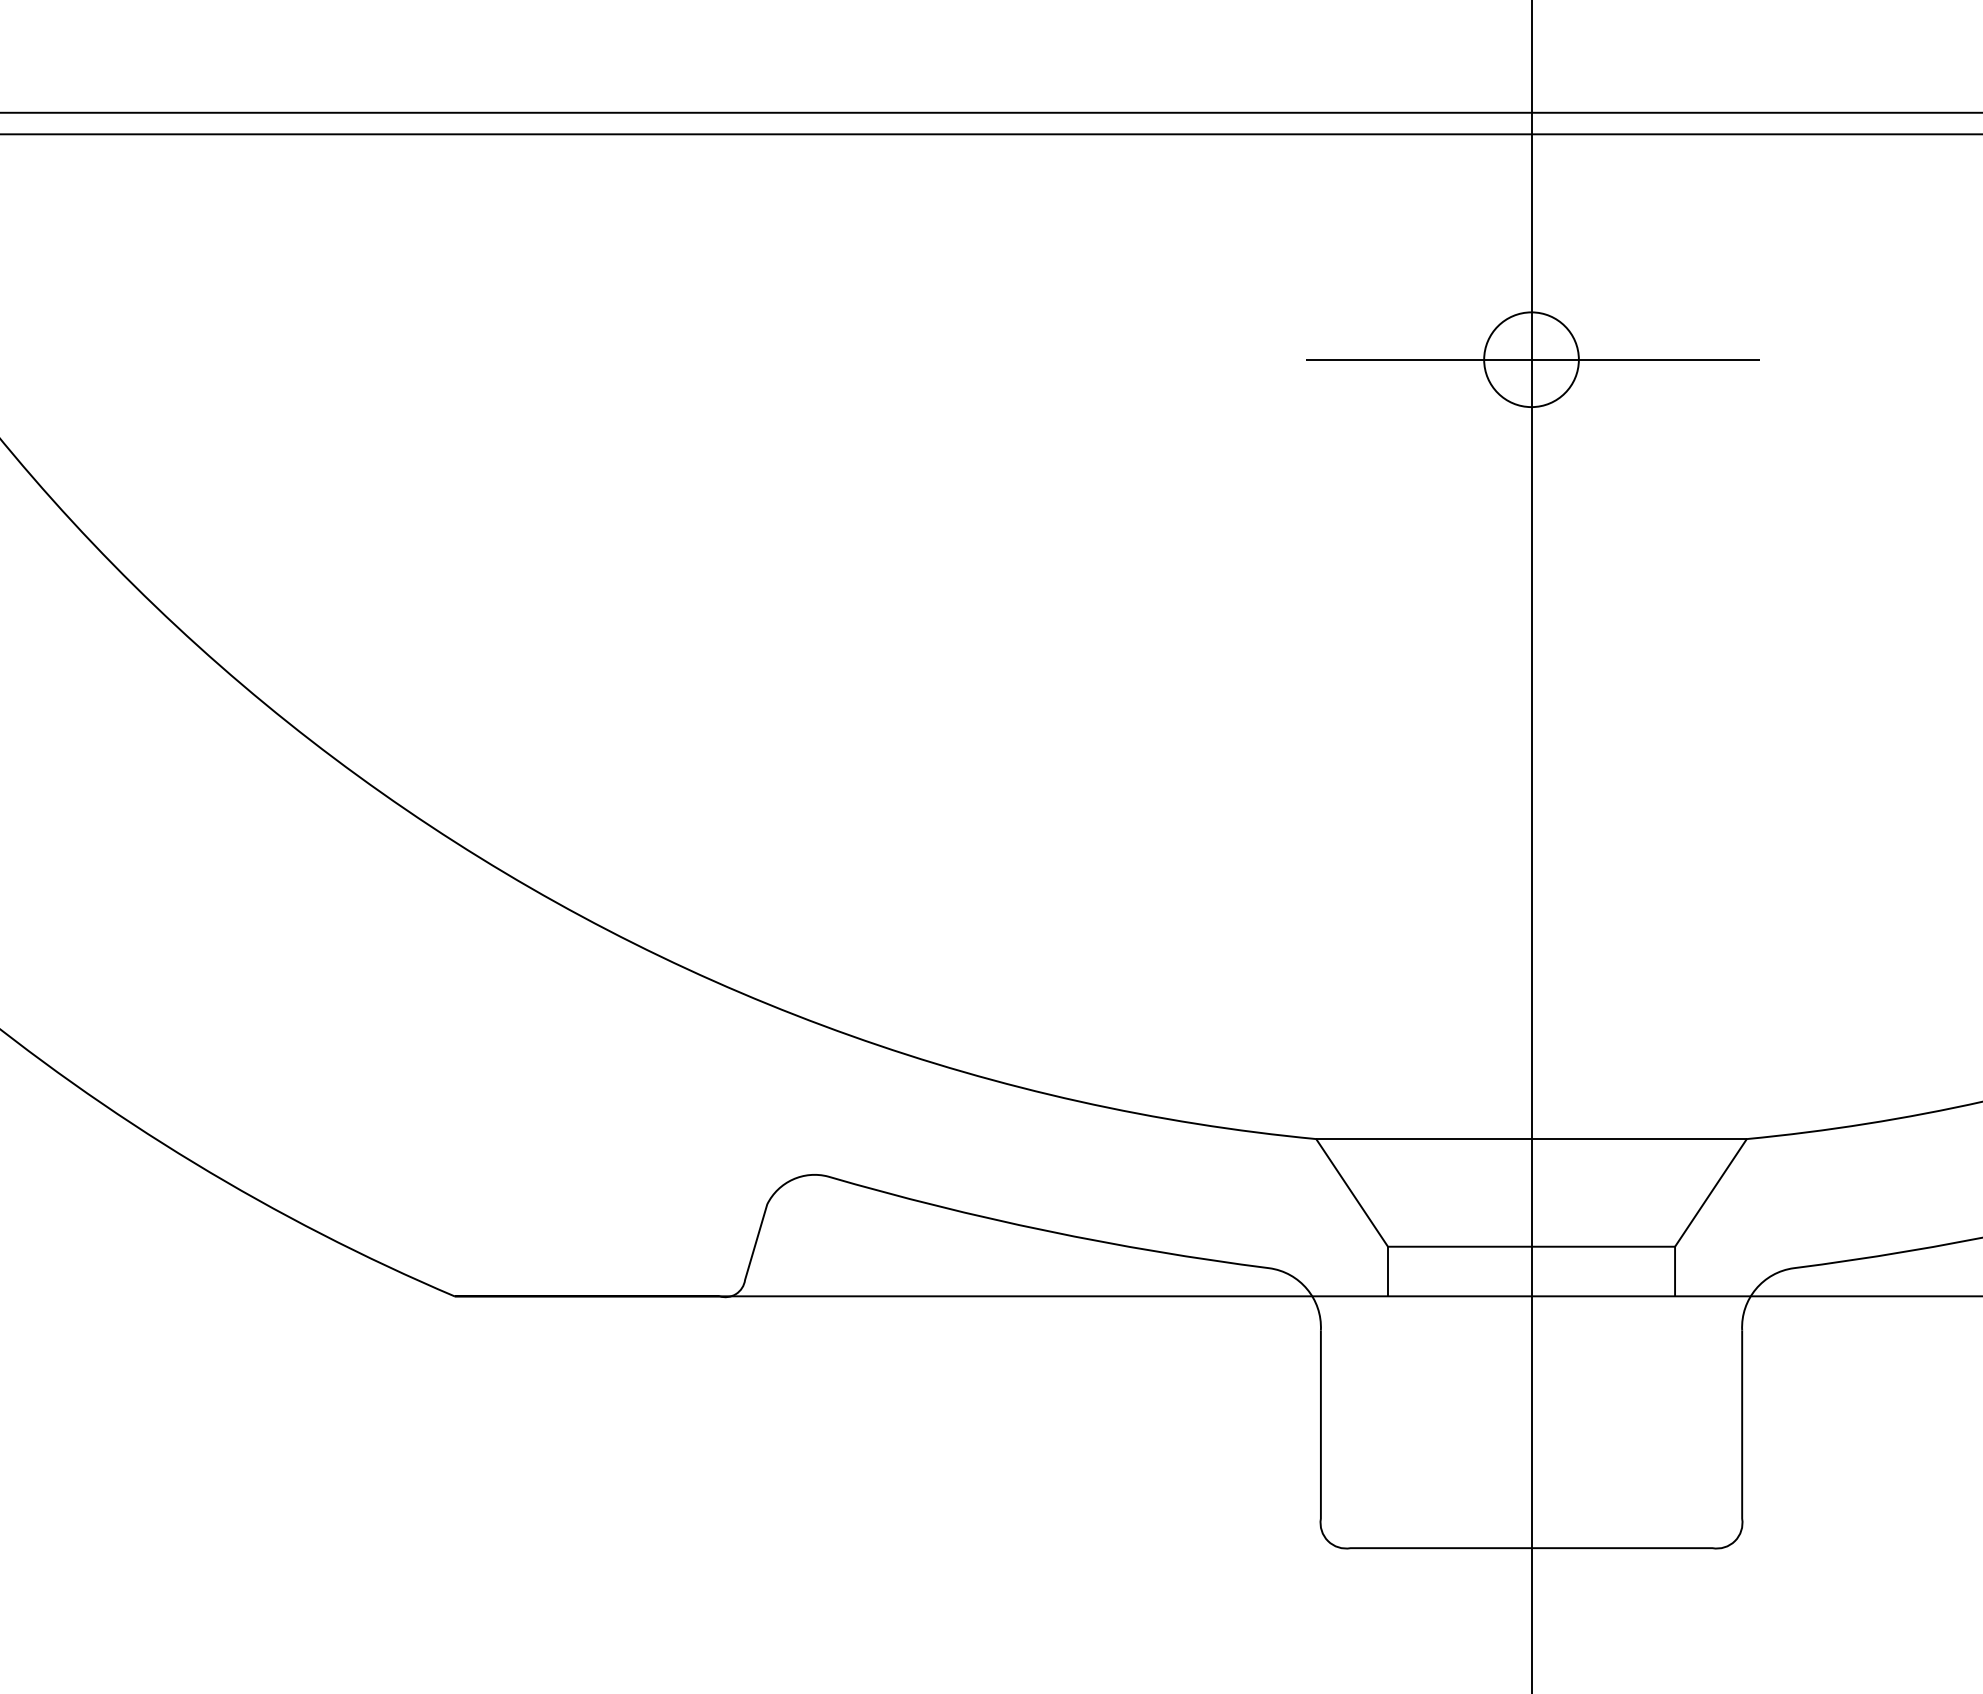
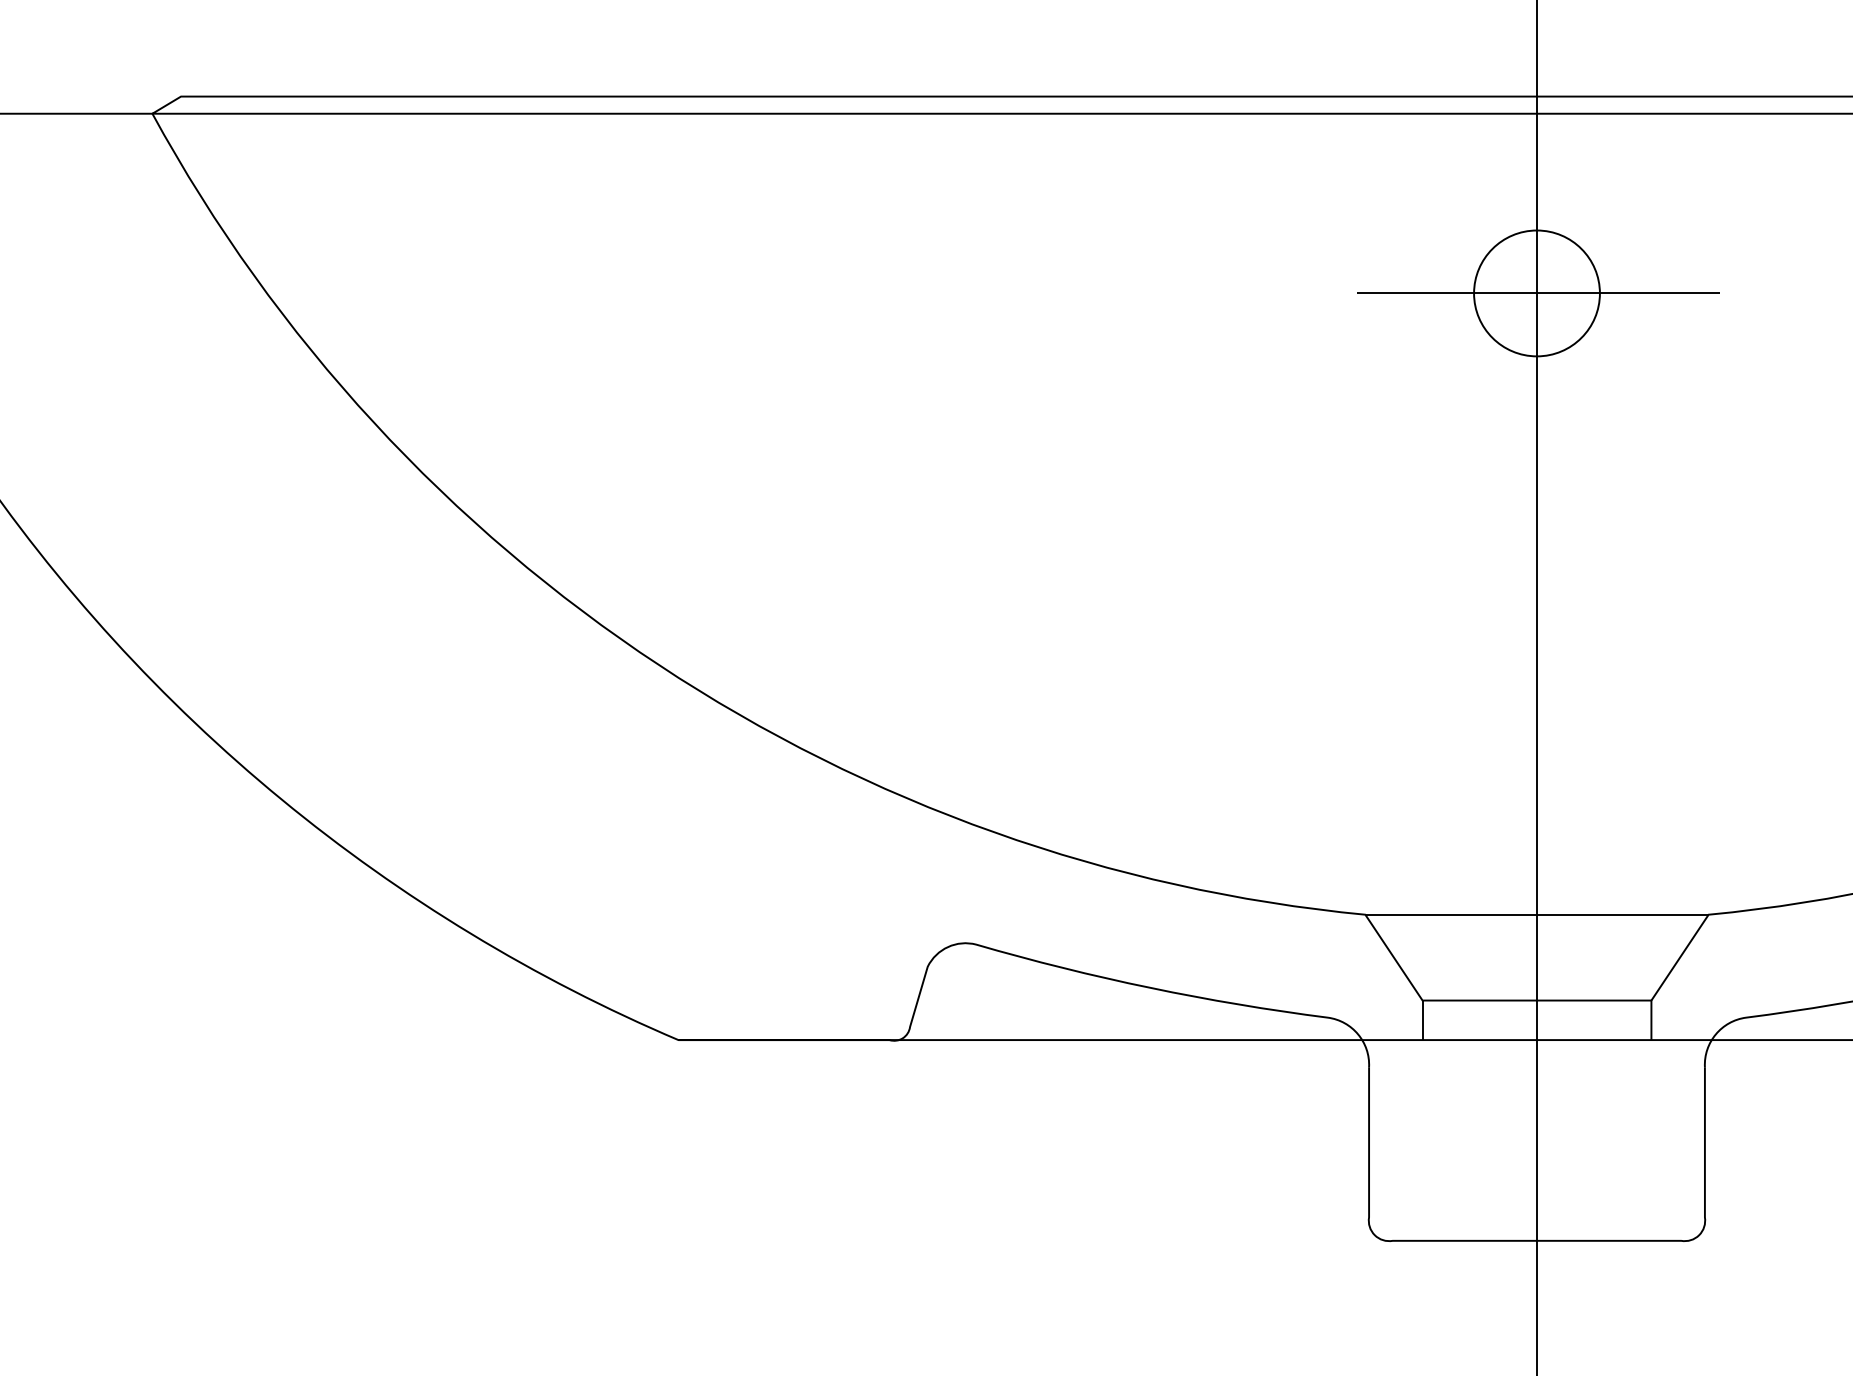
circle: (1530, 359) -> (1536, 293), size x1.67

